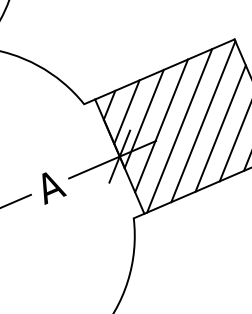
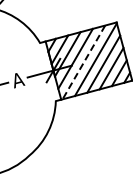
line: (178, 131) -> (83, 62), solid -> dashed

